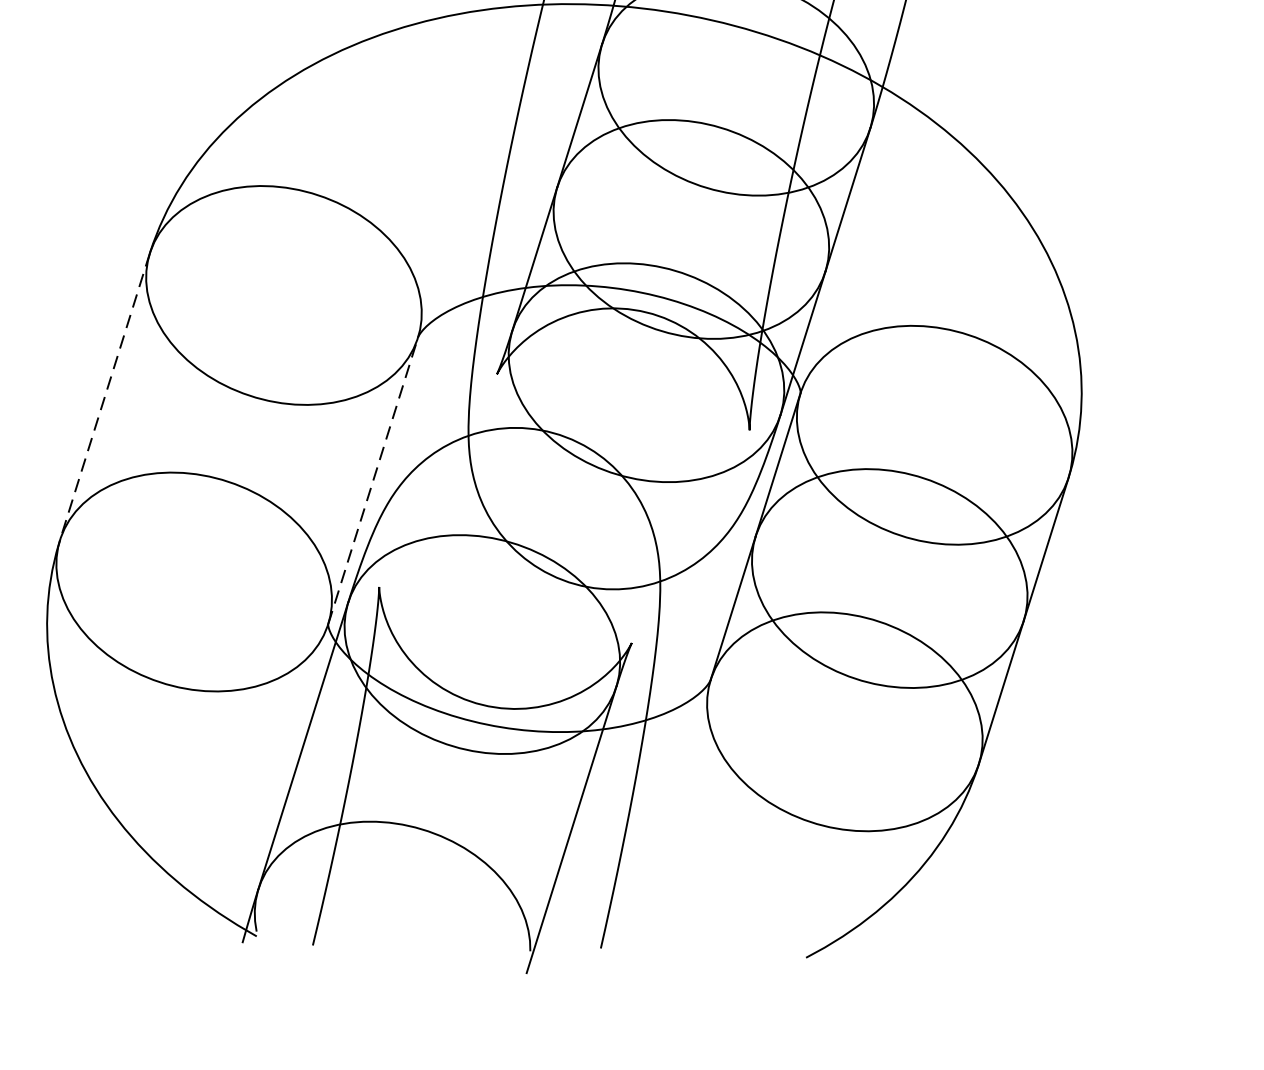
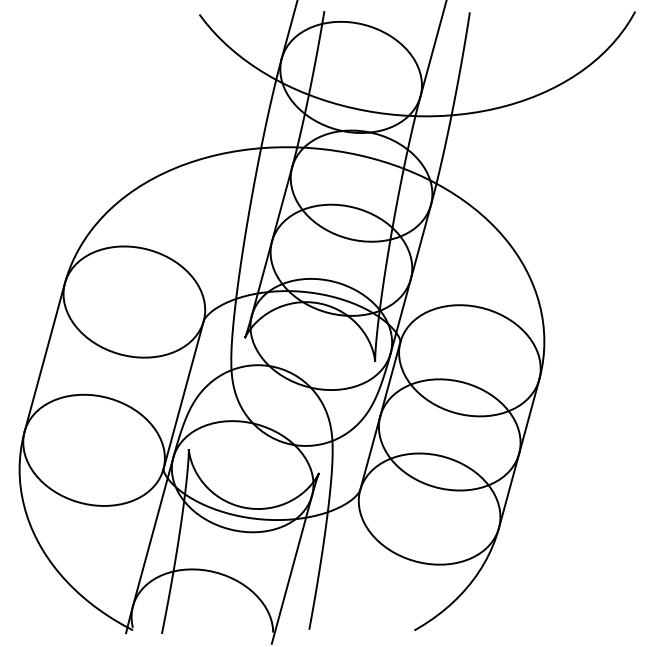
line: (104, 396) -> (44, 357), dashed -> solid
line: (372, 481) -> (183, 395), dashed -> solid

